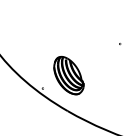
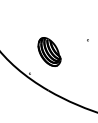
part: (68, 74) -> (49, 51), moved

